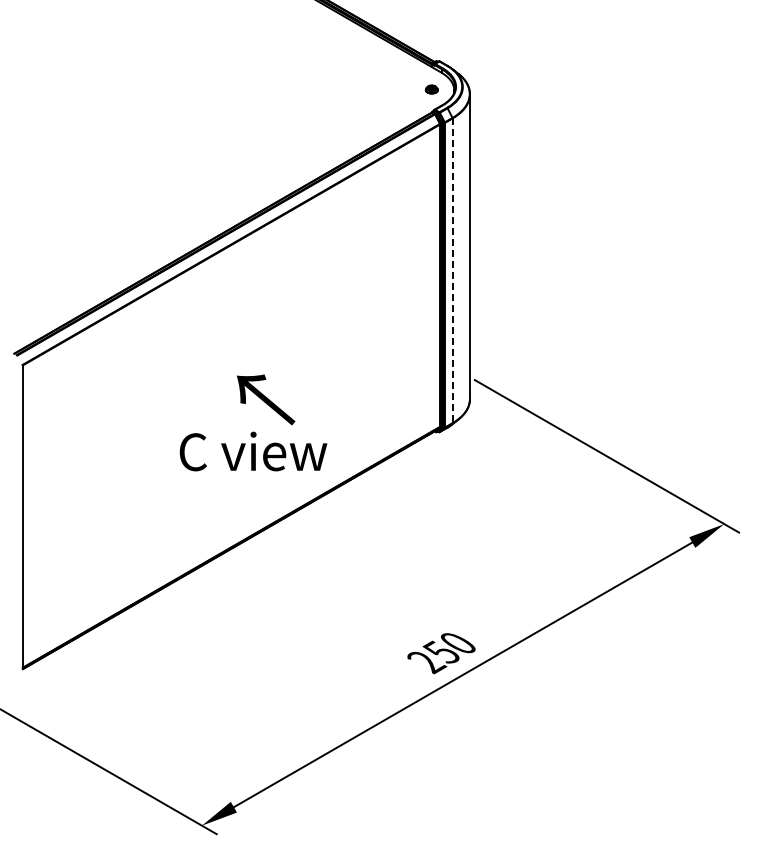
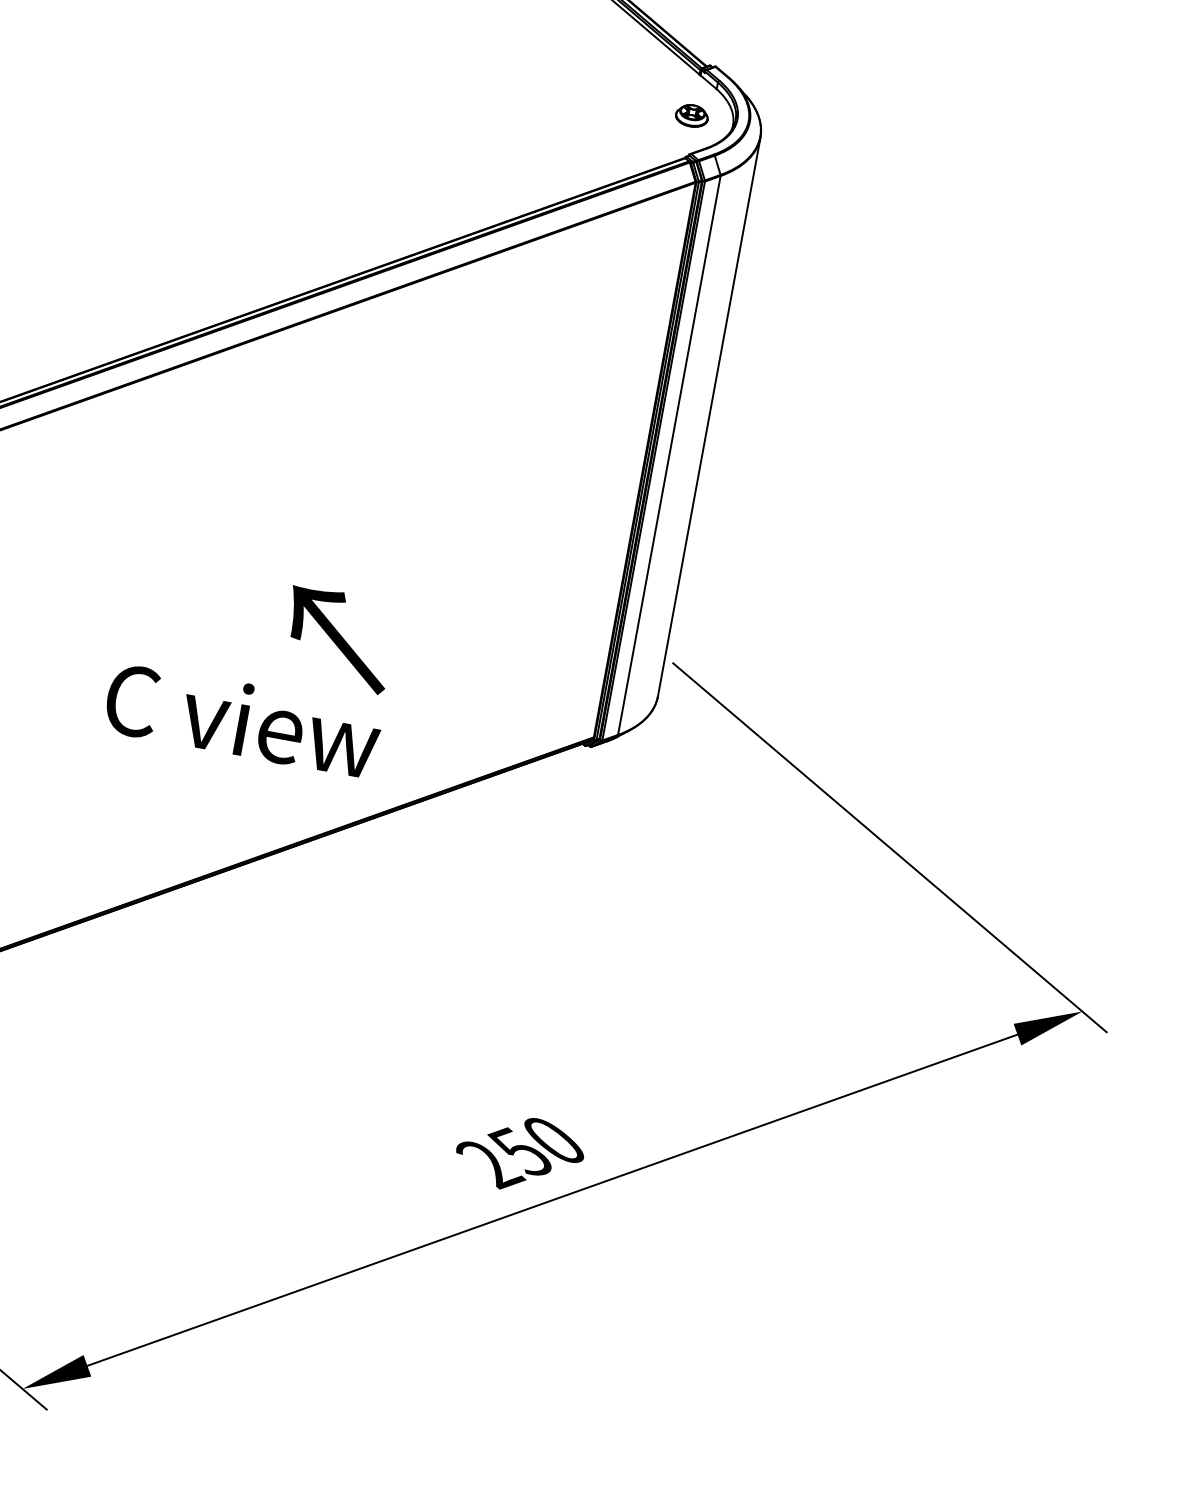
part: (431, 89) -> (691, 115), size x1.43
line: (452, 271) -> (668, 456), dashed -> solid
text: (266, 399) -> (339, 638), moved

